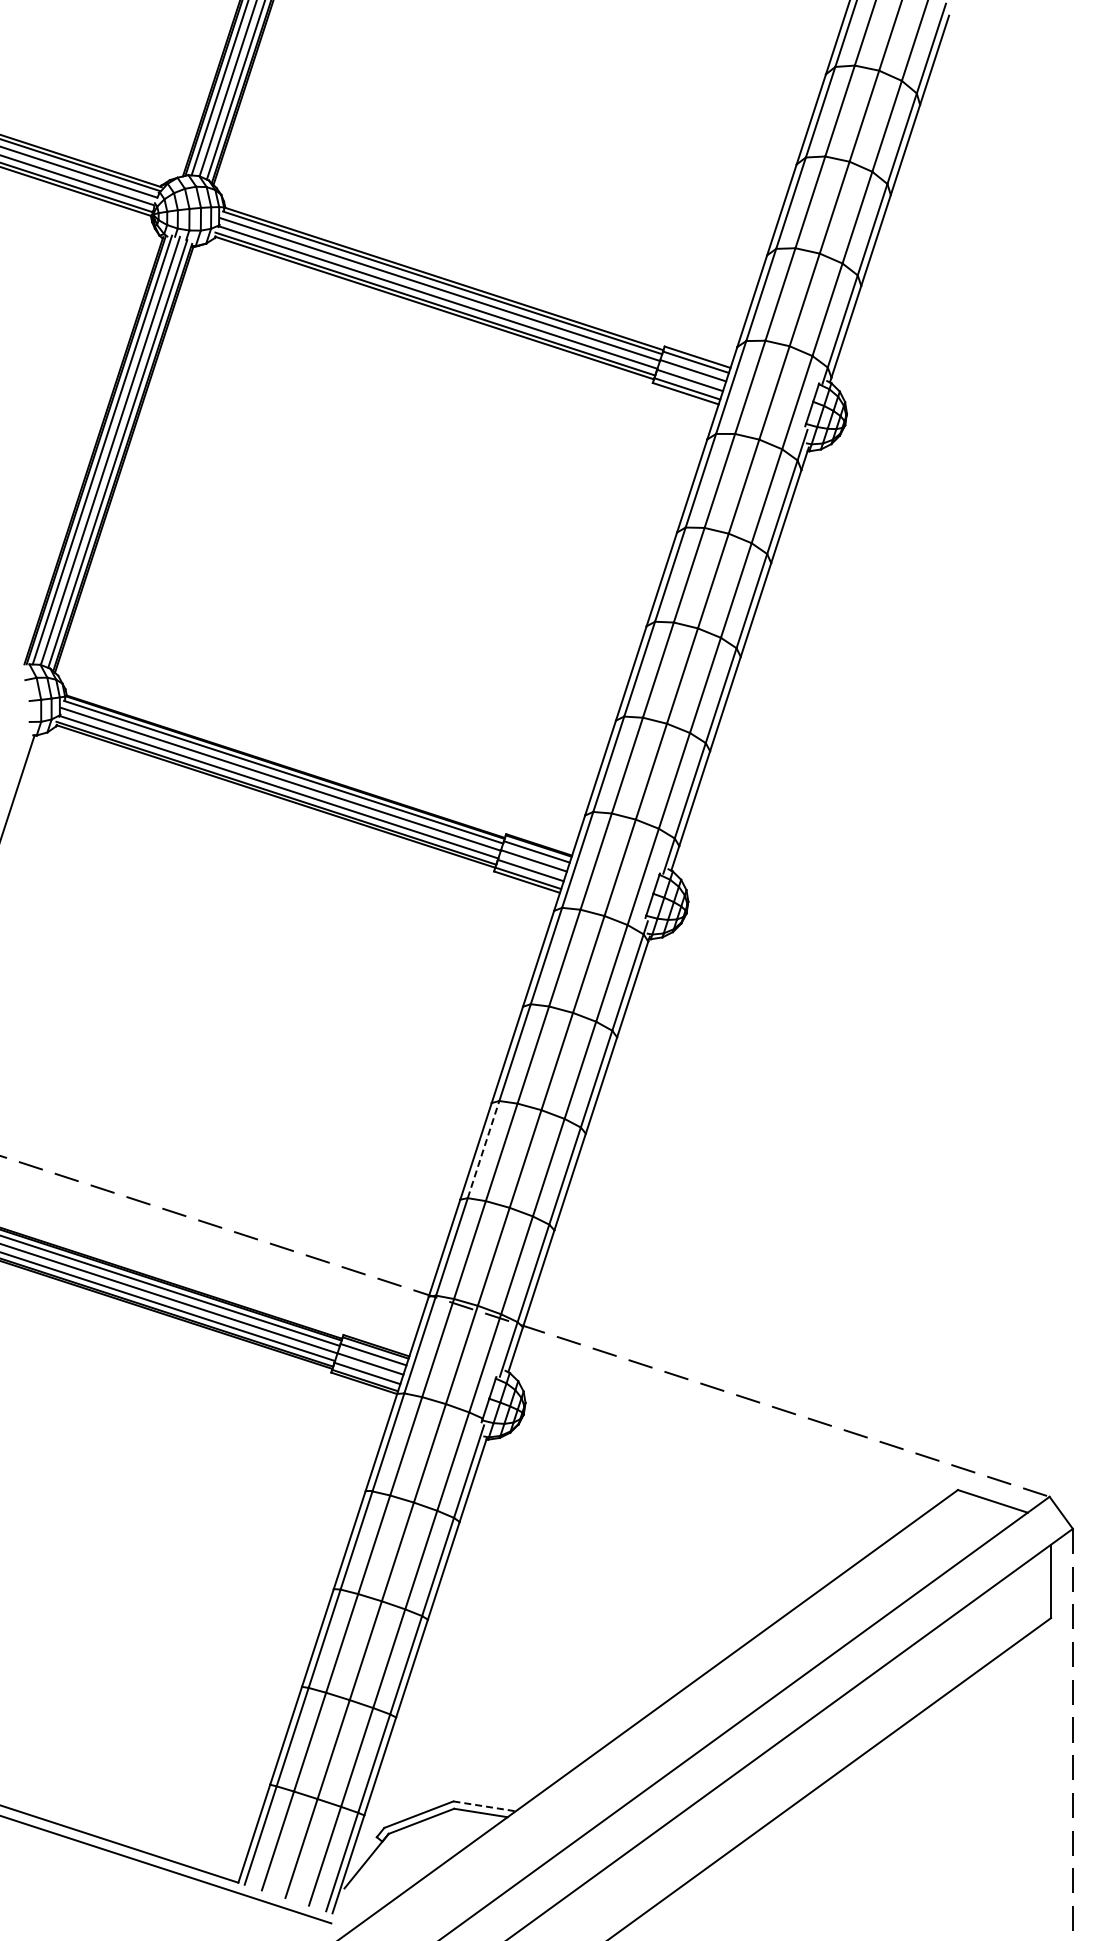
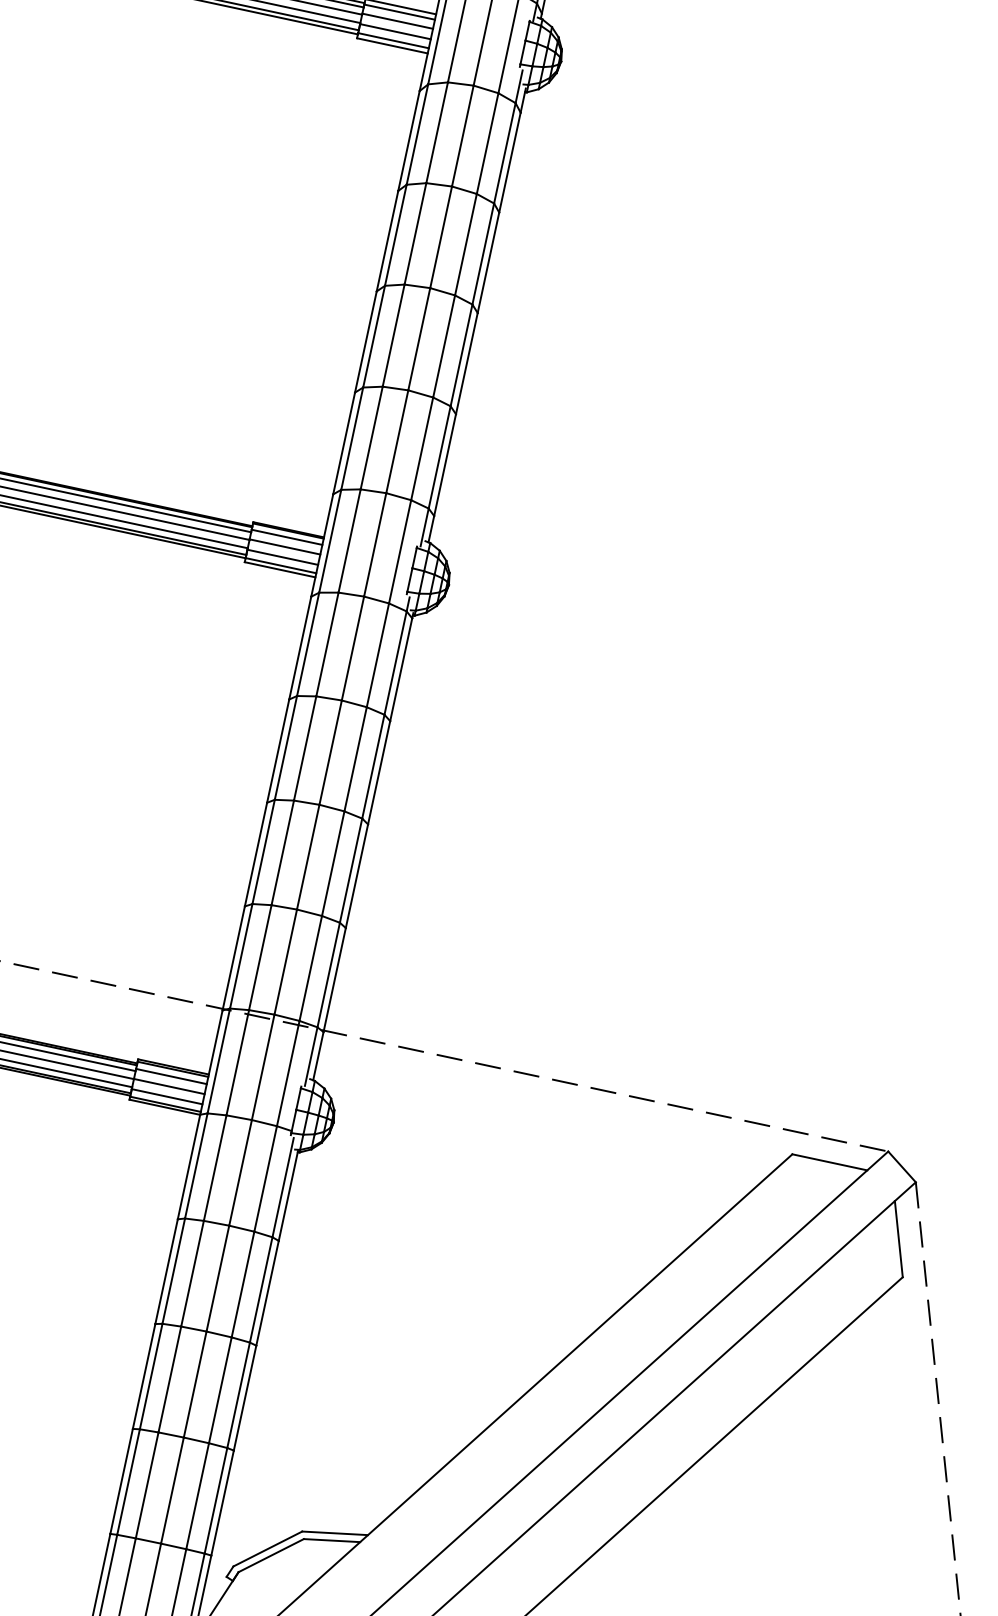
line: (483, 1149) -> (263, 851), dashed -> solid
line: (484, 1806) -> (335, 1533), dashed -> solid

